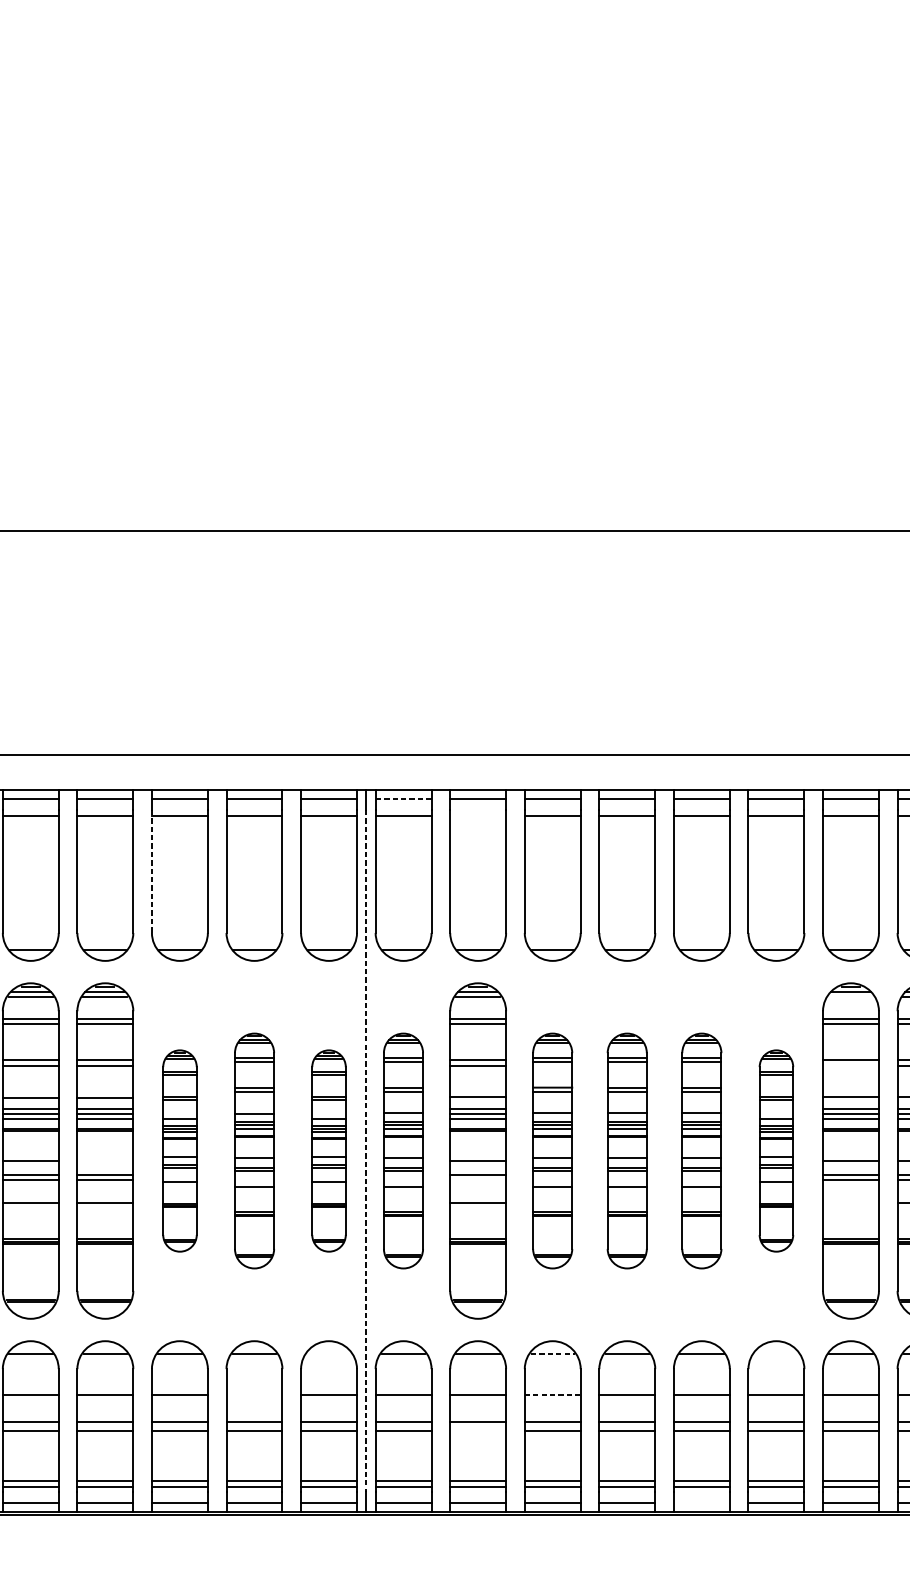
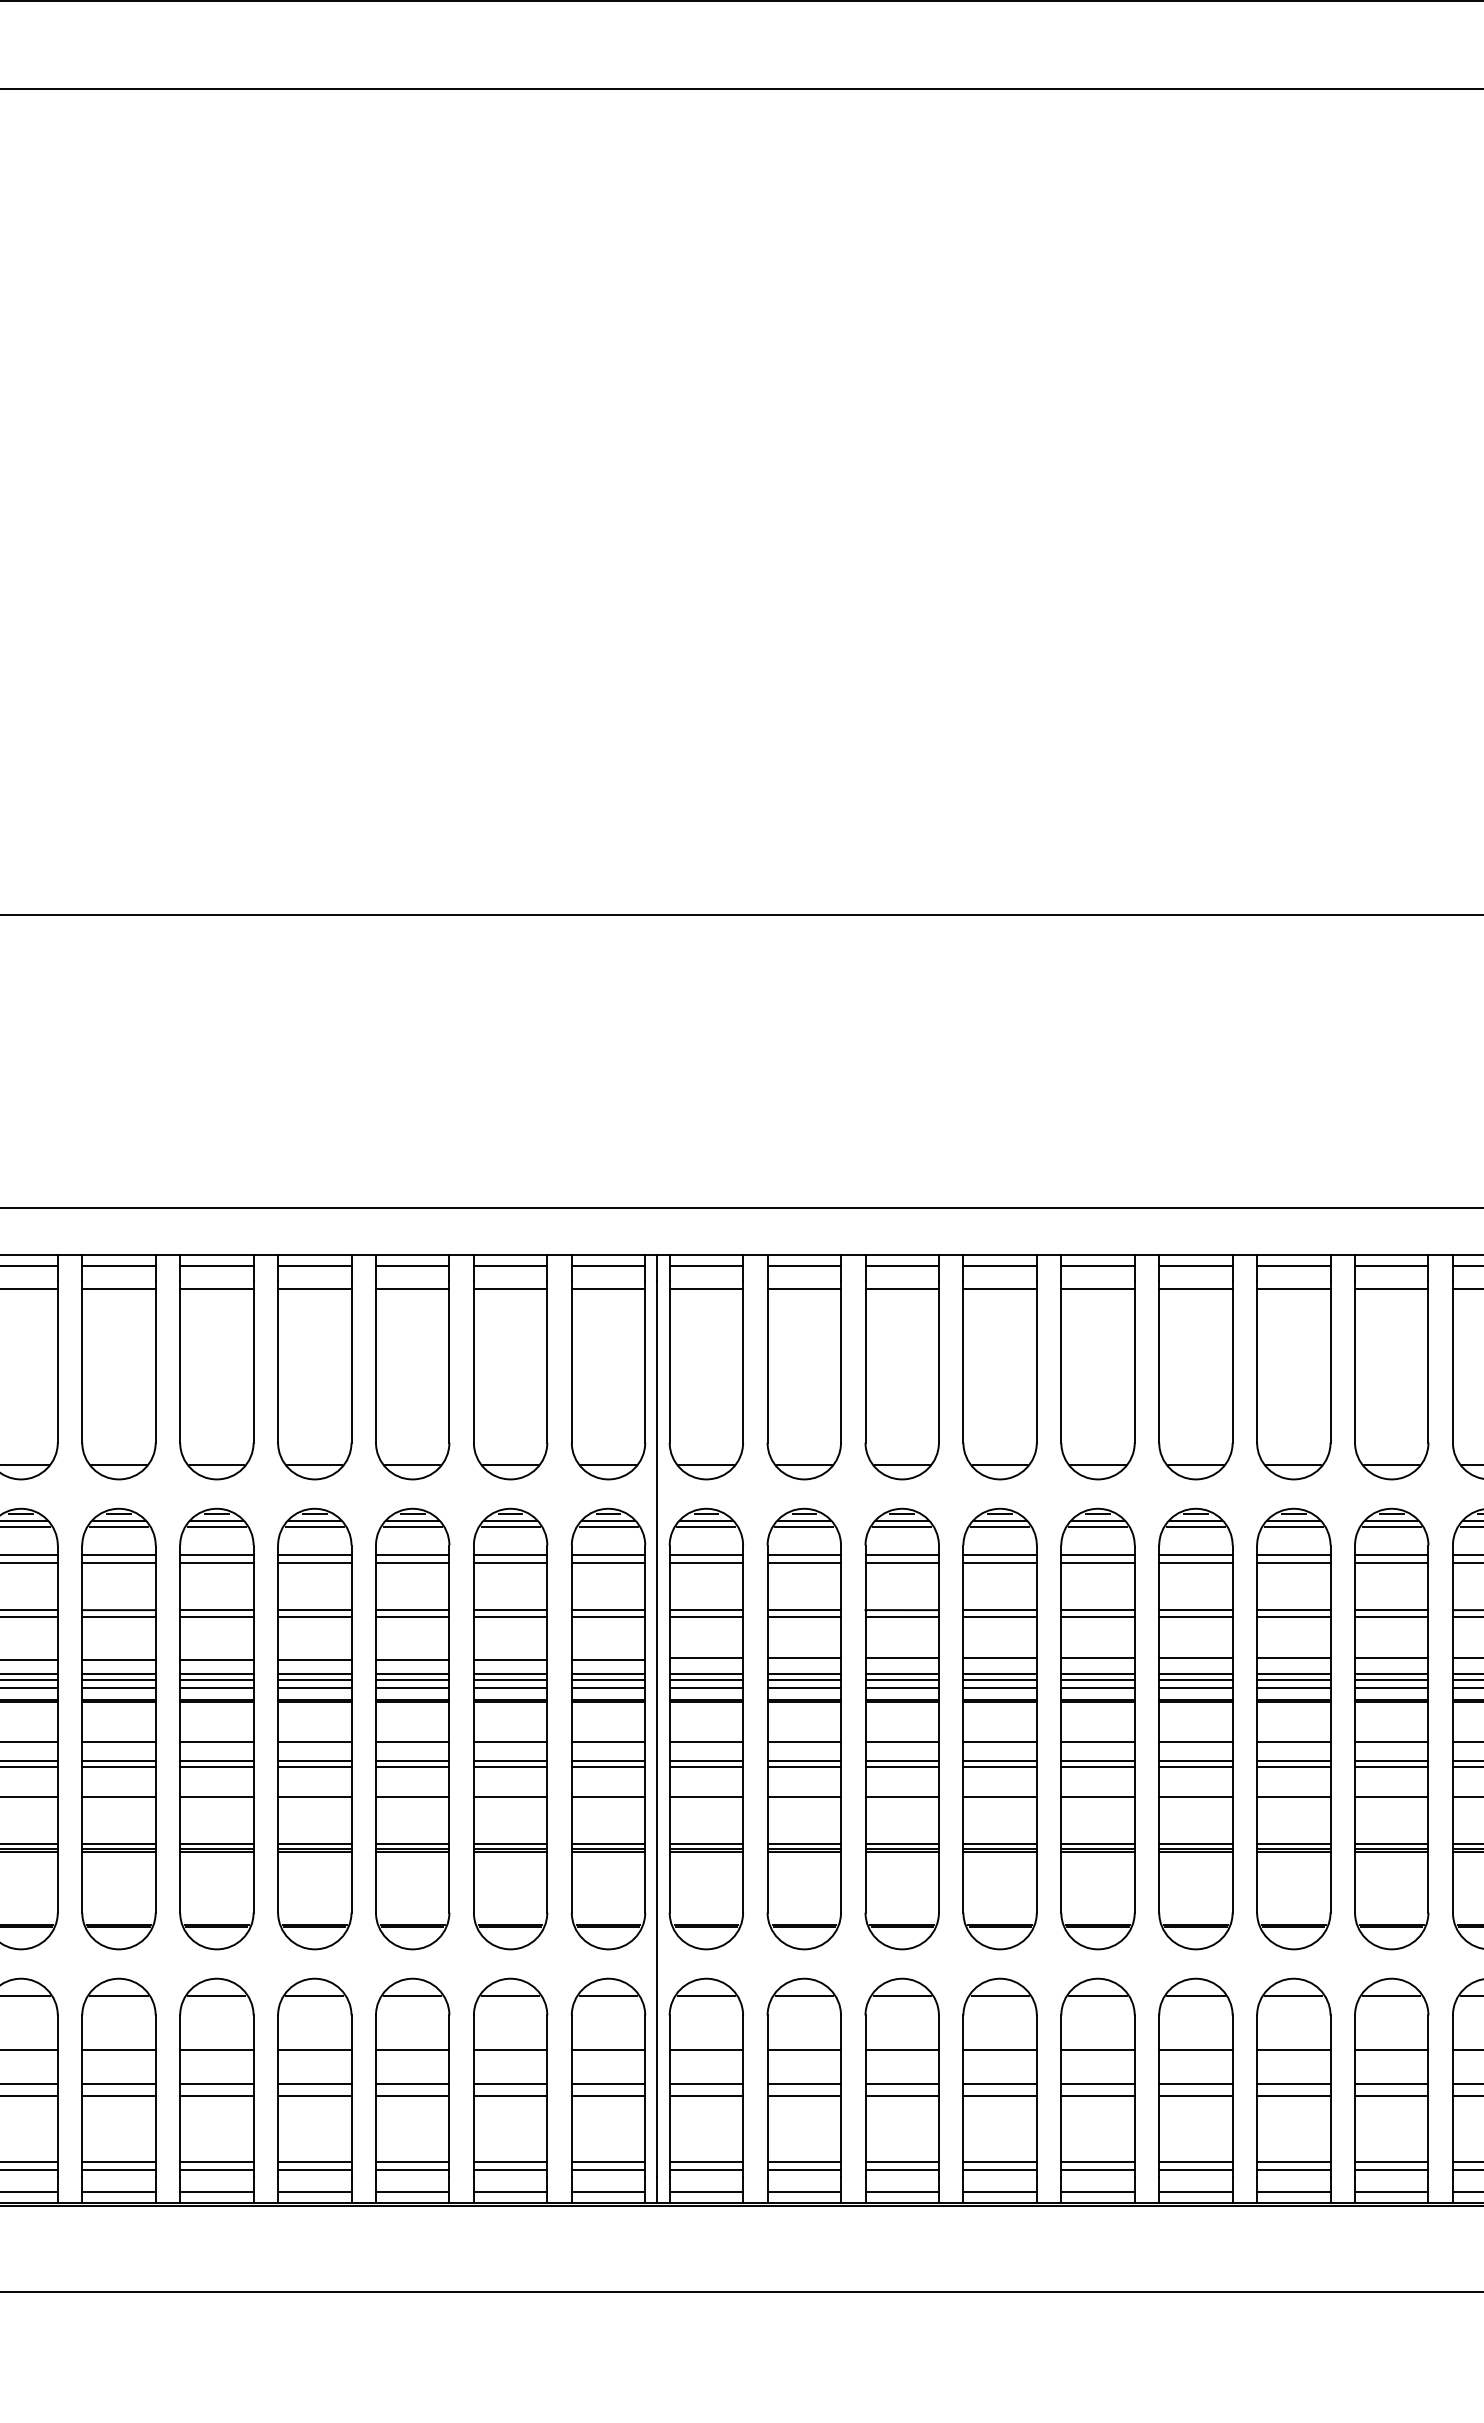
line: (403, 798) -> (706, 1266), dashed -> solid
line: (478, 815) -> (804, 1288), added
line: (151, 871) -> (375, 1361), dashed -> solid
line: (850, 996) -> (1293, 1526), added
line: (850, 1066) -> (1293, 1617), added
part: (179, 1150) -> (412, 1728), size x1.67
part: (254, 1150) -> (510, 1728), size x1.43
part: (329, 1150) -> (608, 1728), size x1.67
part: (402, 1150) -> (705, 1728), size x1.43
part: (552, 1150) -> (901, 1728), size x1.43
part: (626, 1150) -> (999, 1728), size x1.43
part: (701, 1150) -> (1097, 1728), size x1.43
part: (776, 1150) -> (1195, 1728), size x1.67
line: (366, 1151) -> (657, 1729), dashed -> solid
line: (105, 1160) -> (314, 1741), added
line: (478, 1179) -> (804, 1766), added
line: (850, 1202) -> (1293, 1796), added
line: (329, 1353) -> (608, 1995), added
line: (552, 1353) -> (902, 1995), dashed -> solid
line: (776, 1353) -> (1195, 1995), added
line: (254, 1395) -> (510, 2049), added
line: (552, 1395) -> (902, 2049), dashed -> solid
line: (478, 1430) -> (804, 2096), added
line: (701, 1503) -> (1097, 2191), added

